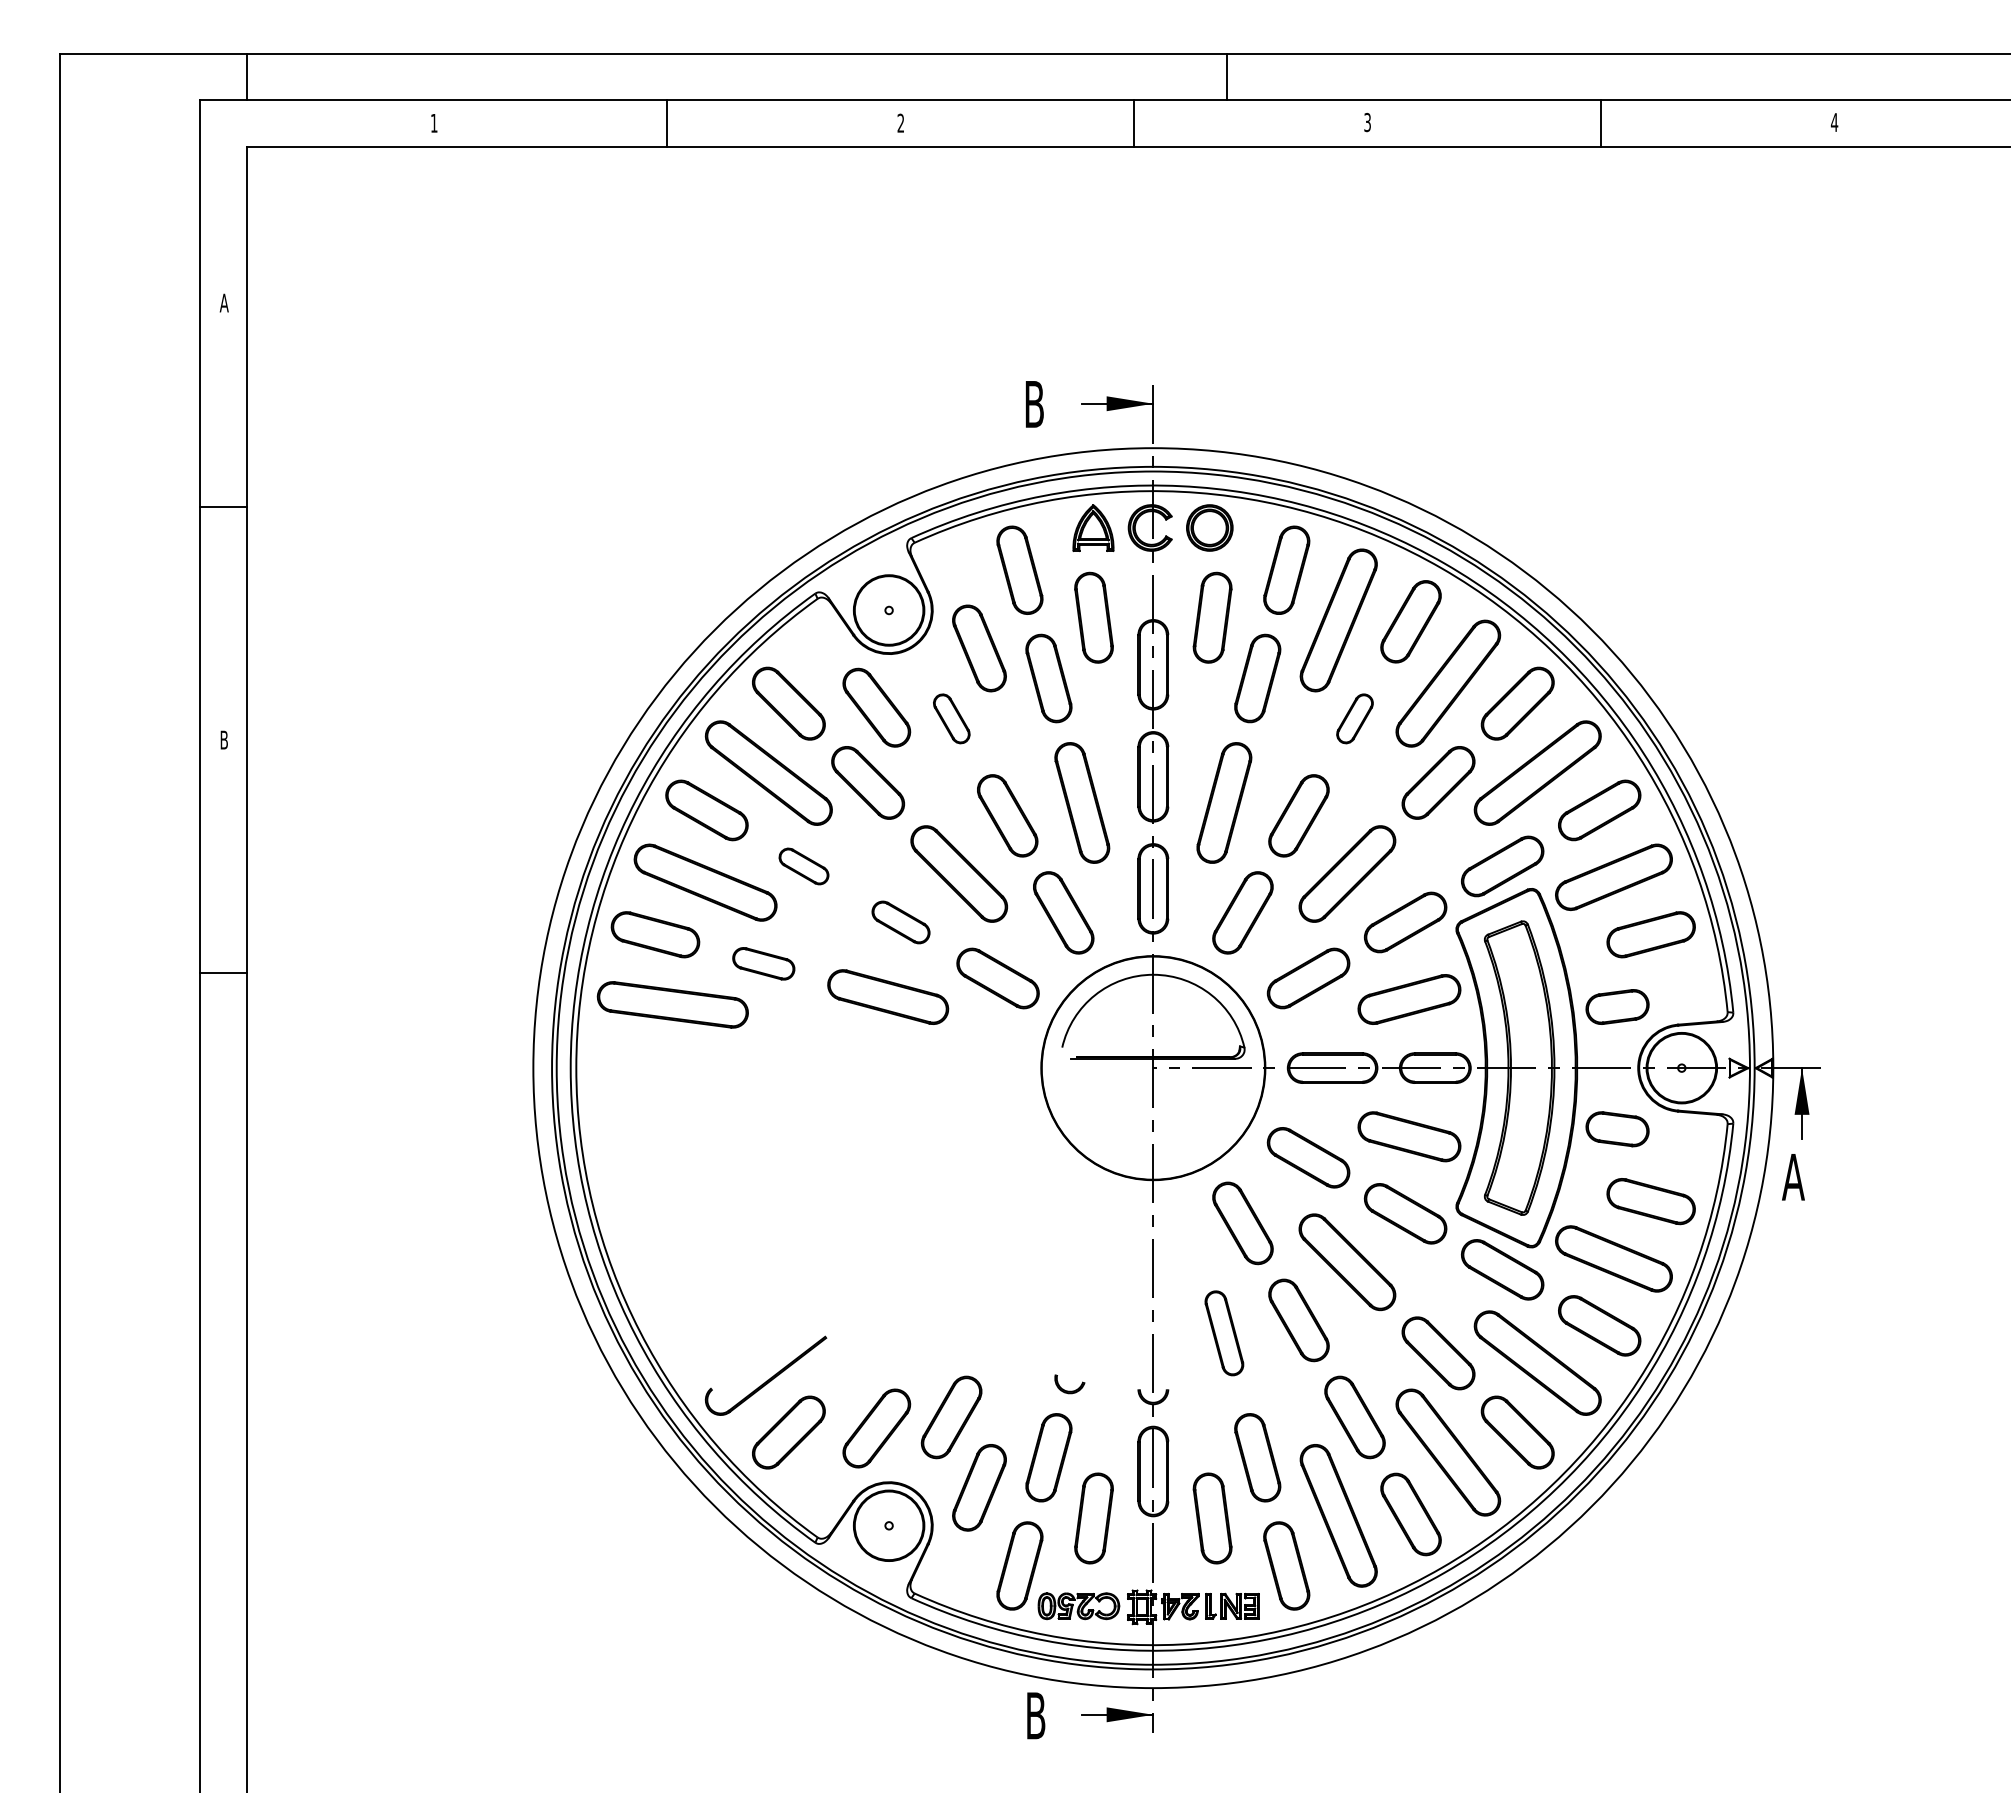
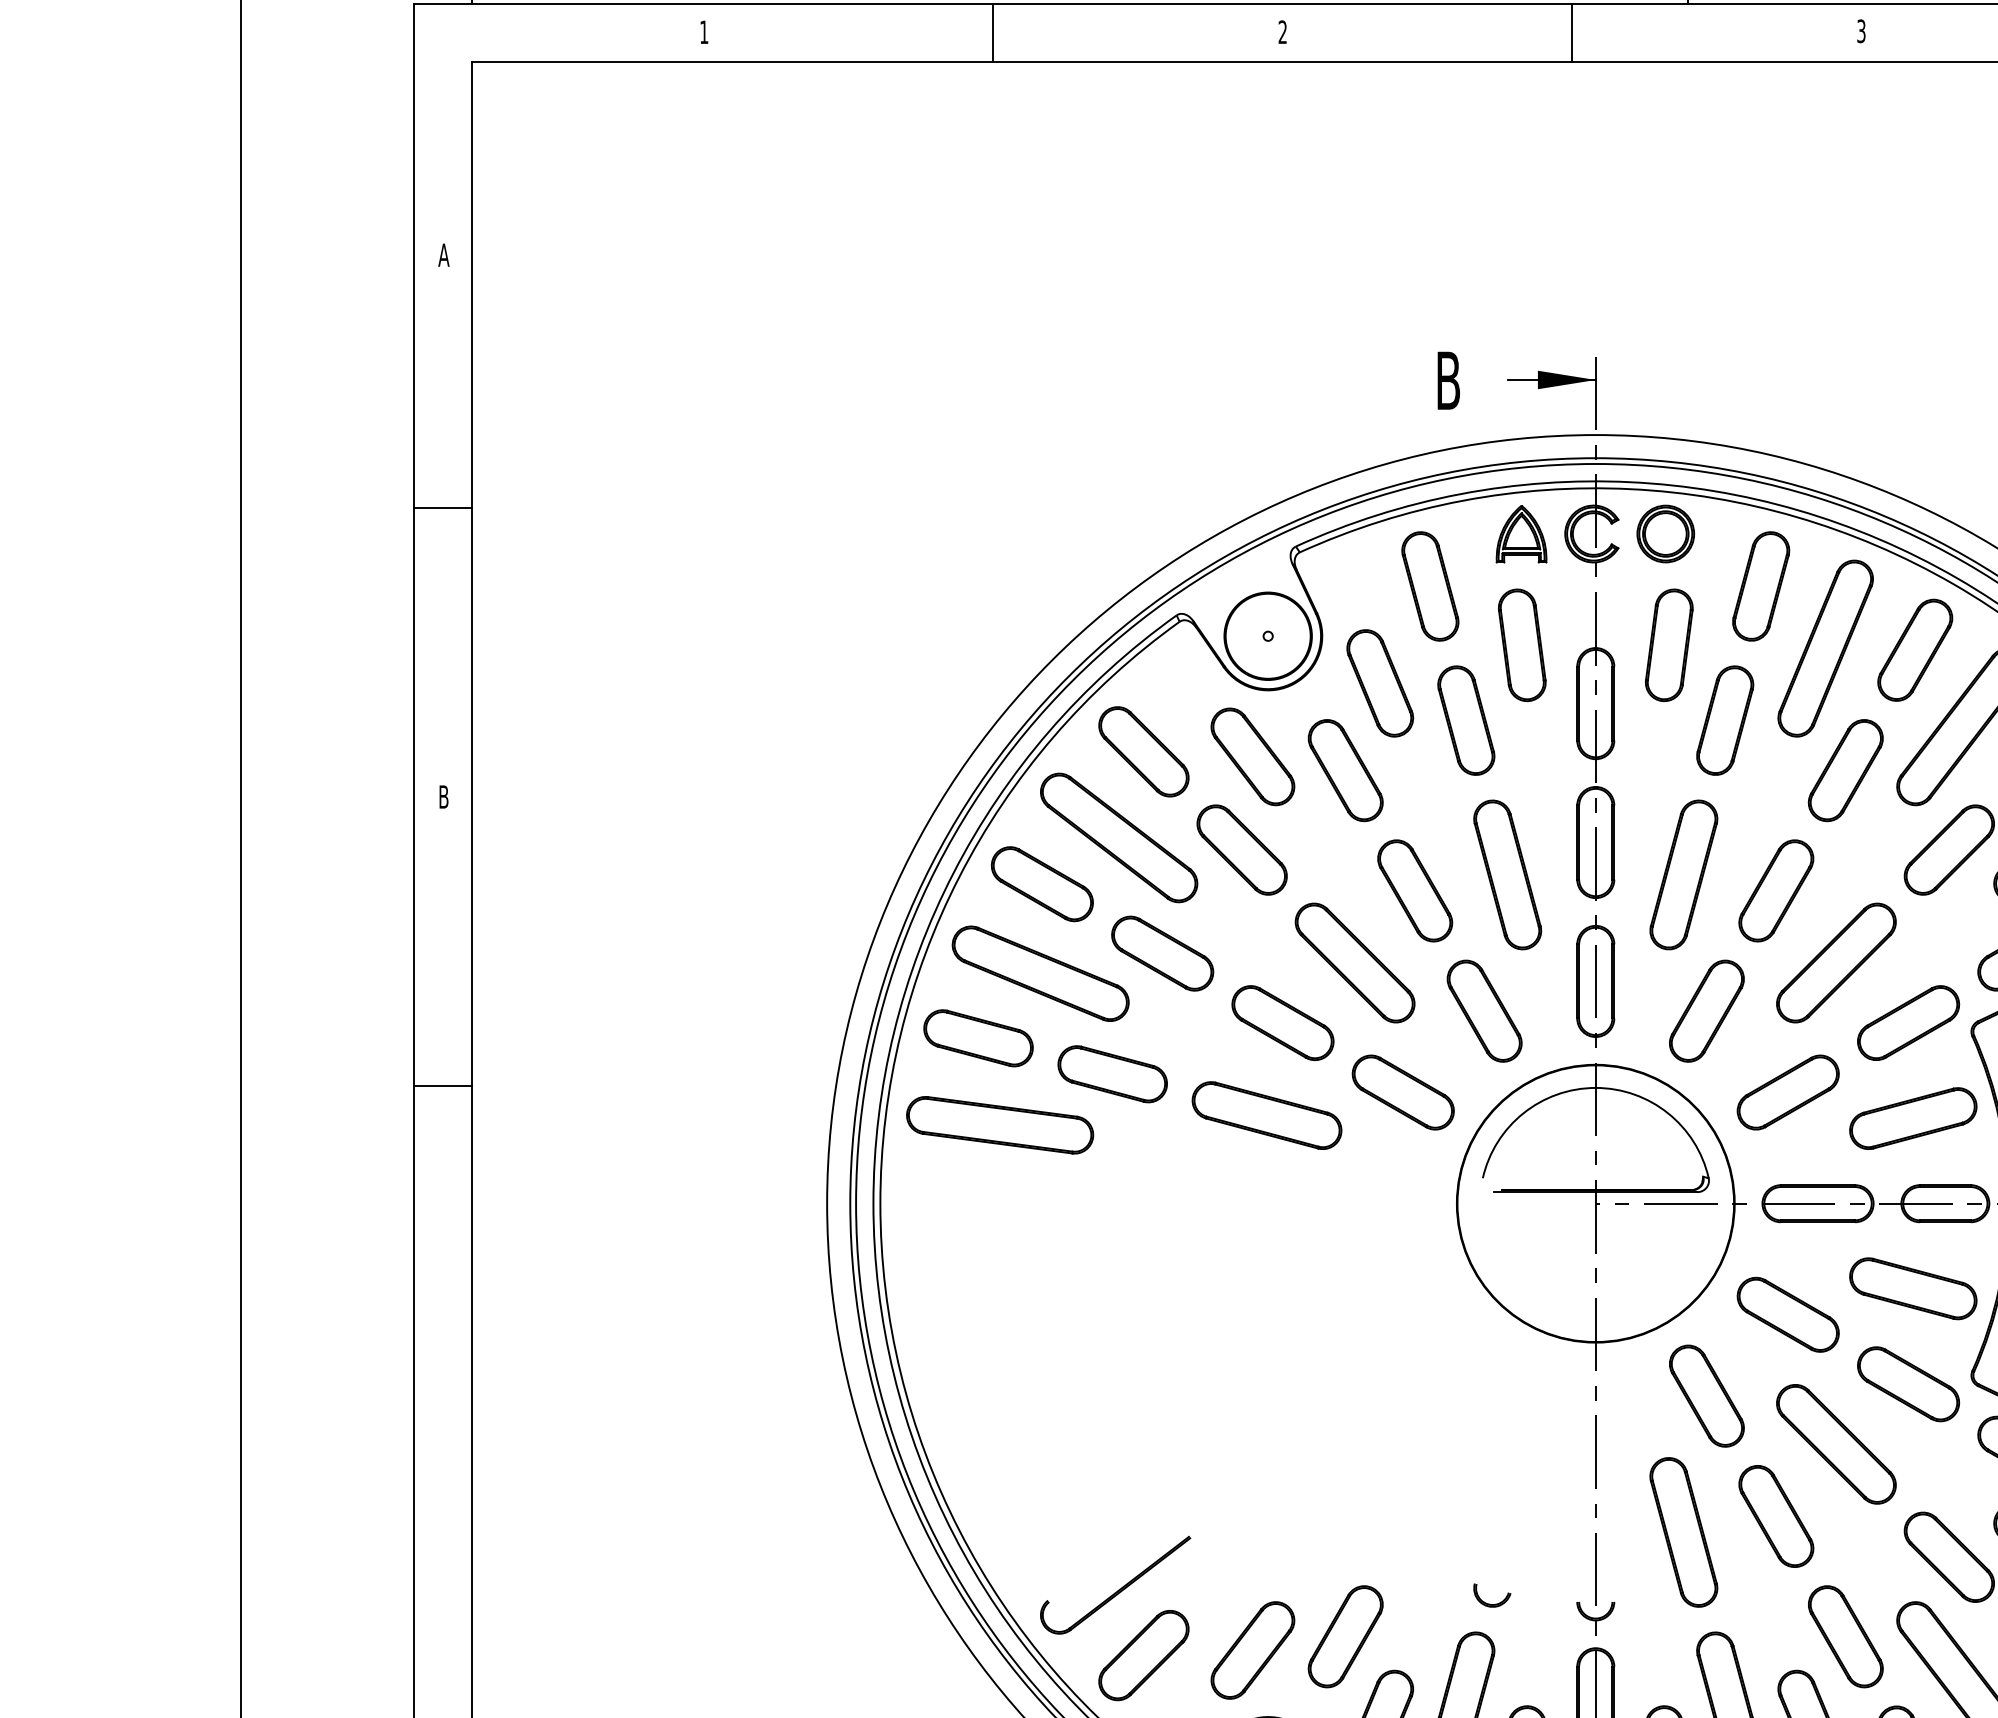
part: (951, 718) -> (1345, 770), size x1.67
part: (1354, 718) -> (1845, 770), size x1.67
part: (803, 866) -> (1162, 953), size x1.67
part: (900, 922) -> (1282, 1023), size x1.43
part: (763, 963) -> (1112, 1073), size x1.43
part: (1224, 1333) -> (1684, 1532), size x1.43

